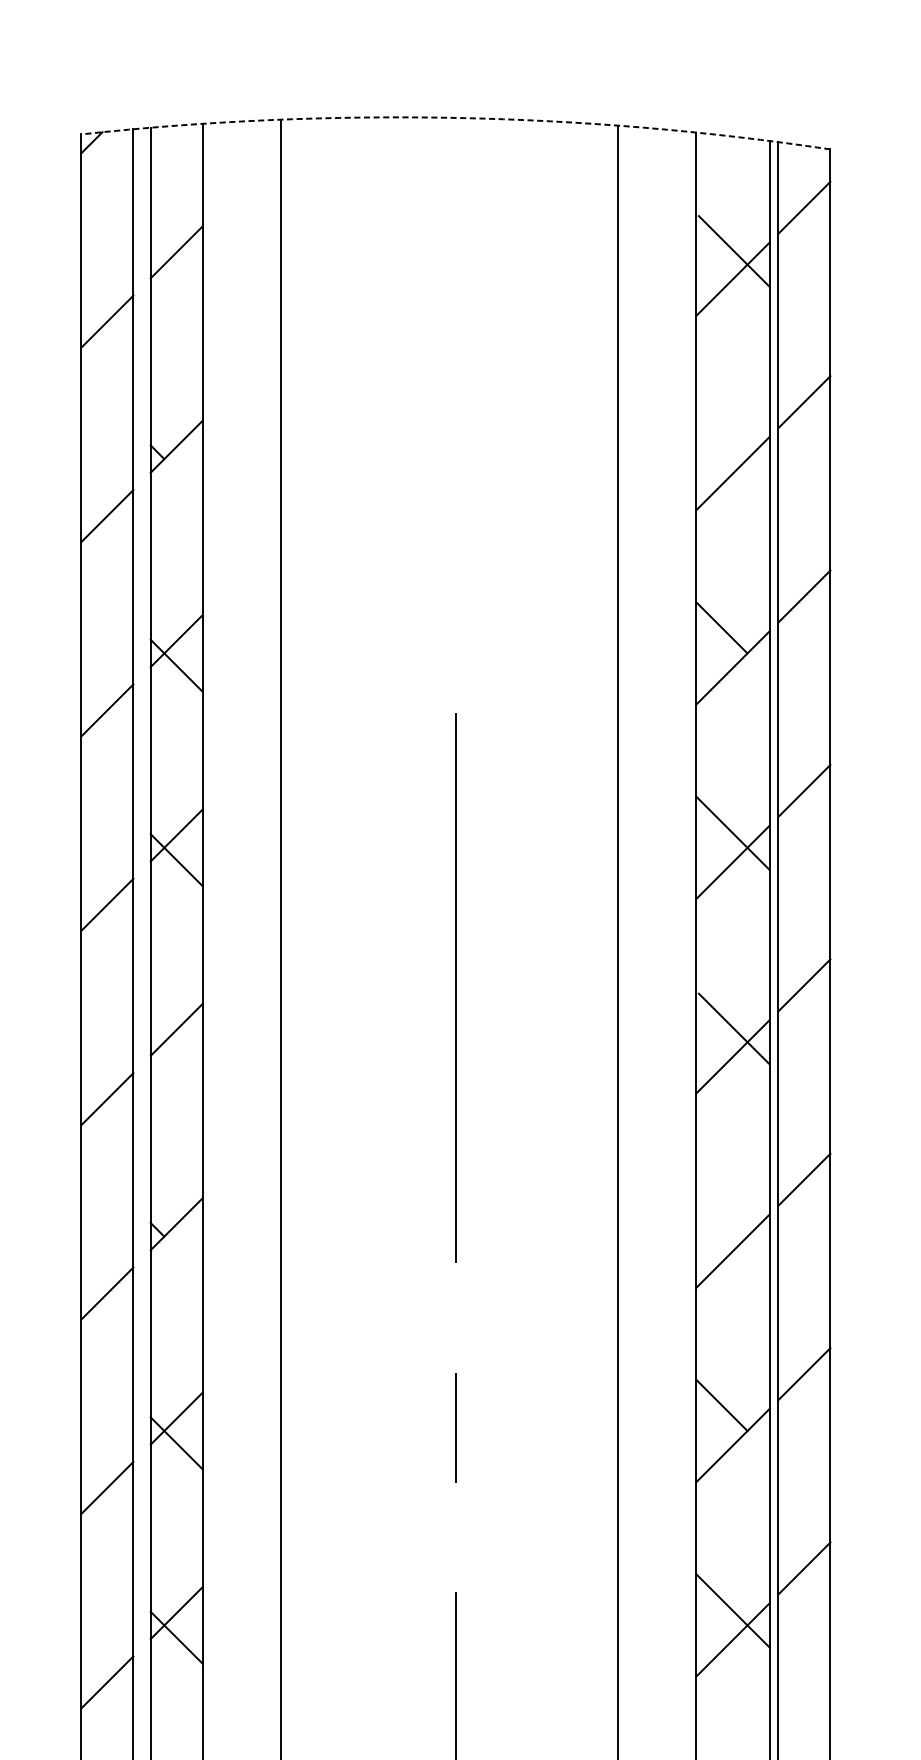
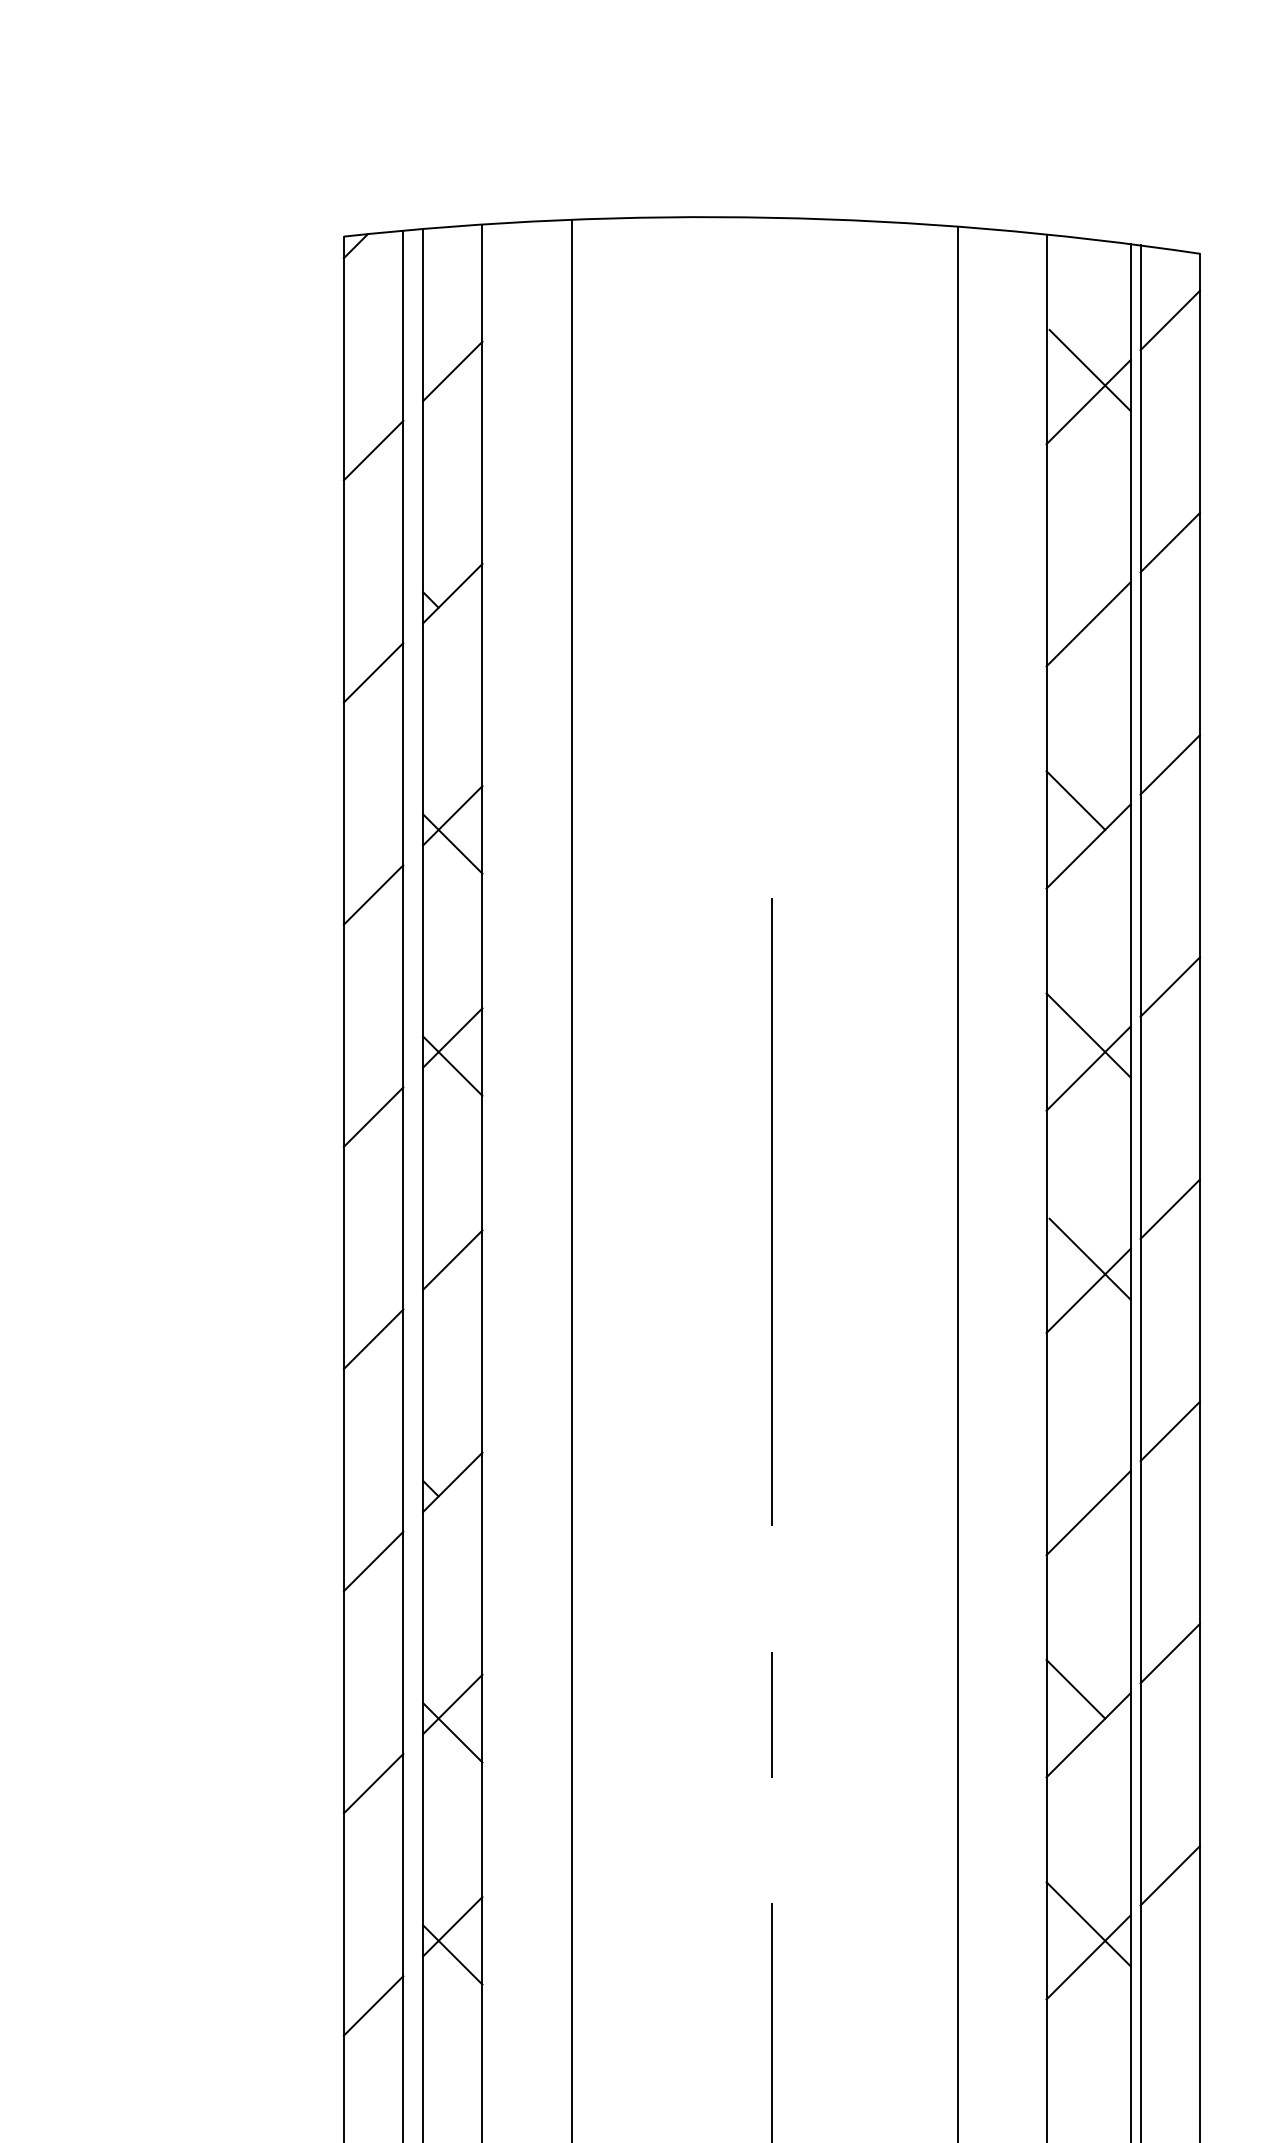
arc: (456, 117) -> (772, 217), dashed -> solid

